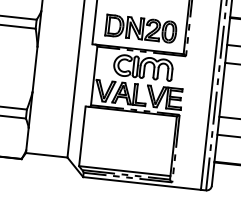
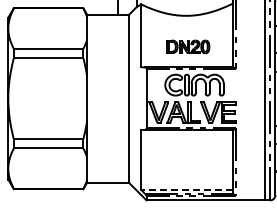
part: (141, 28) -> (188, 46), size x0.6
line: (125, 170) -> (187, 189), solid -> dashed

